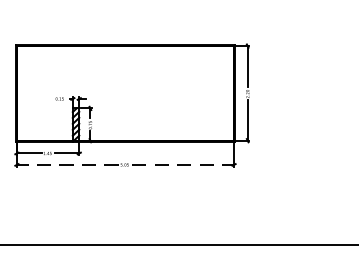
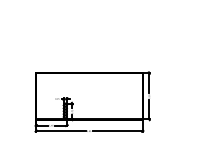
line: (68, 165) -> (61, 131), dashed -> solid
line: (182, 165) -> (117, 131), dashed -> solid

